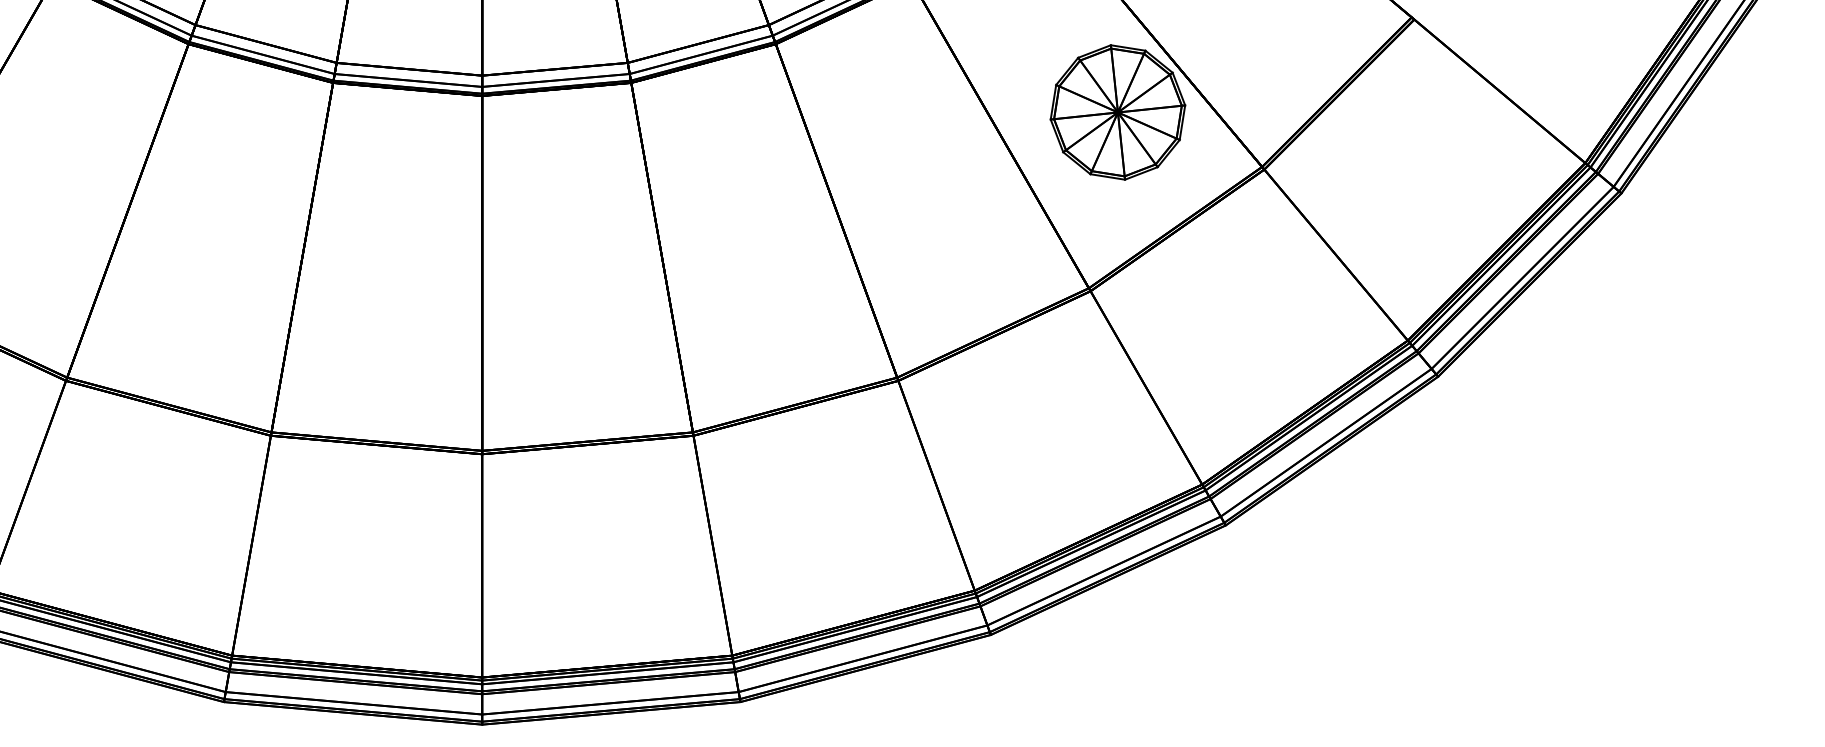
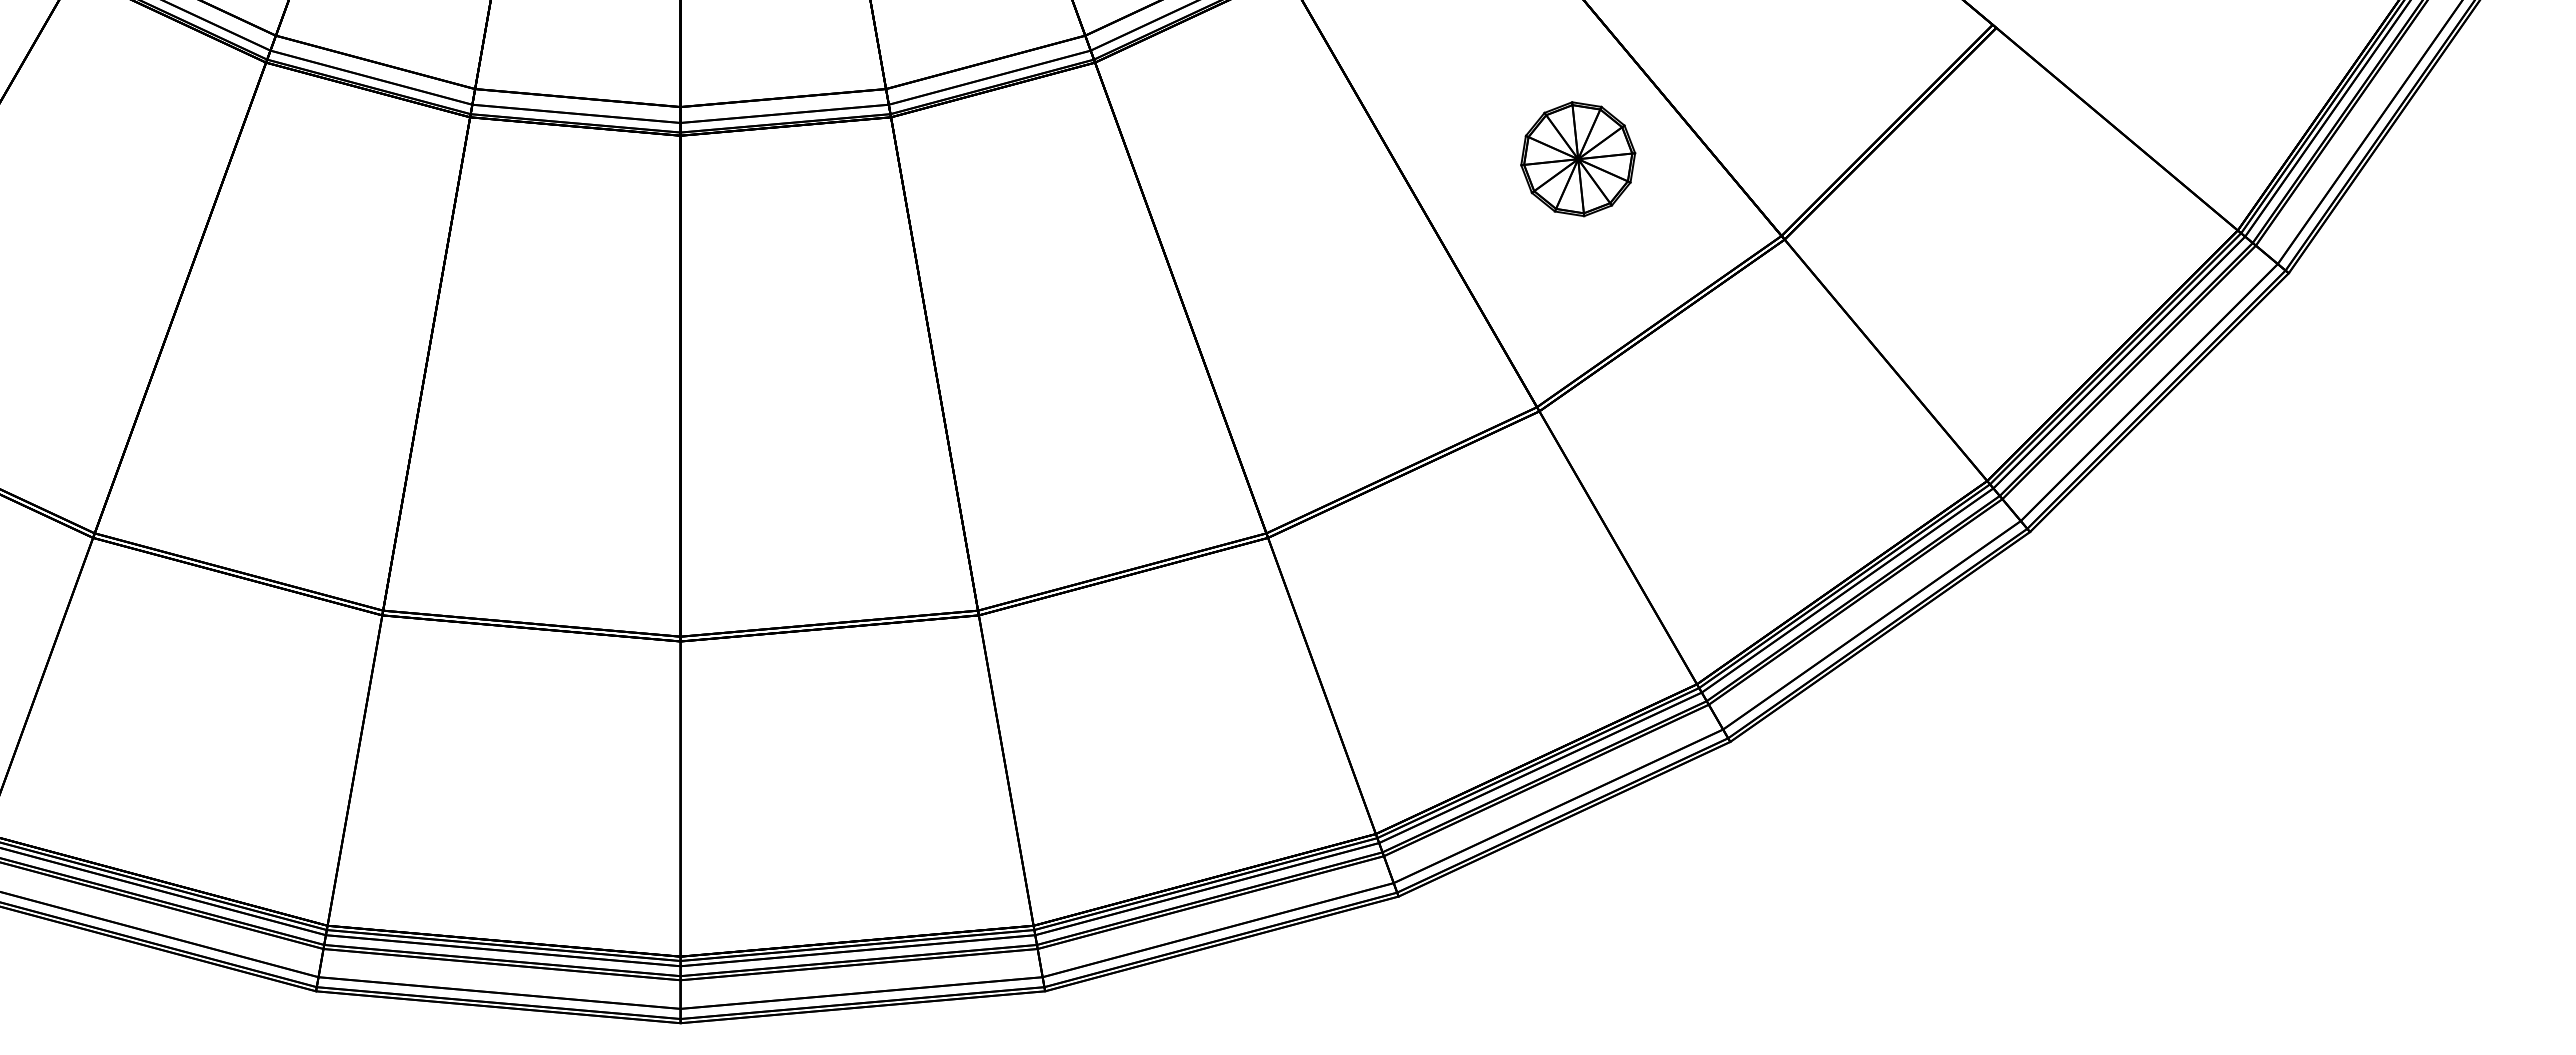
part: (1118, 112) -> (1578, 159), size x0.6

